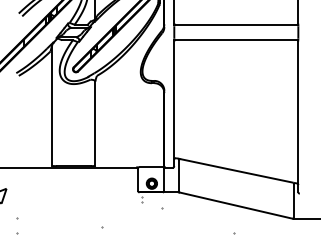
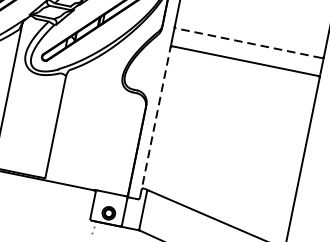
line: (236, 25) -> (249, 43), solid -> dashed
line: (174, 103) -> (155, 122), solid -> dashed

